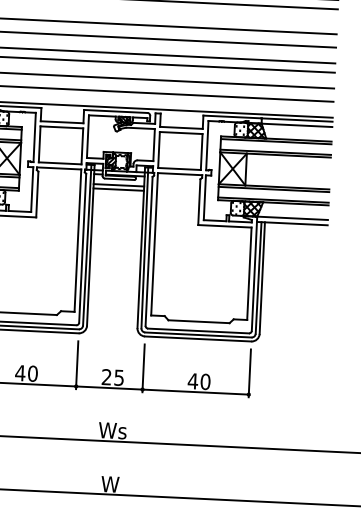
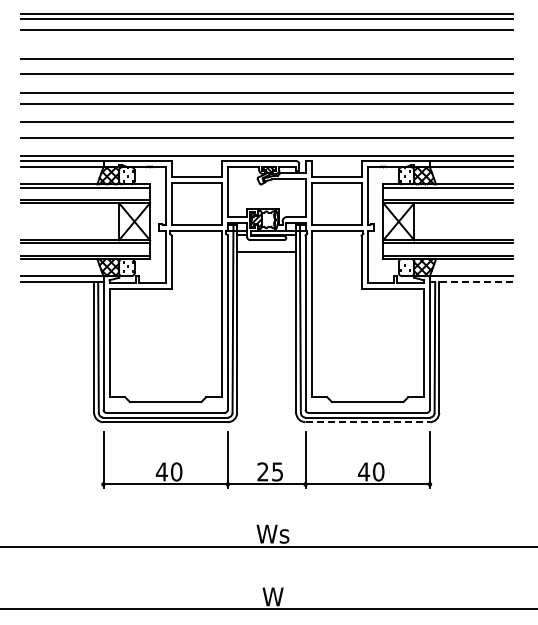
line: (118, 185) -> (266, 247), removed
line: (291, 223) -> (470, 282), solid -> dashed
line: (198, 339) -> (368, 422), solid -> dashed

